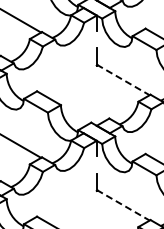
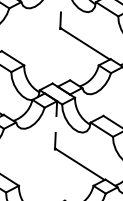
line: (123, 79) -> (85, 43), dashed -> solid
line: (123, 205) -> (80, 164), dashed -> solid

